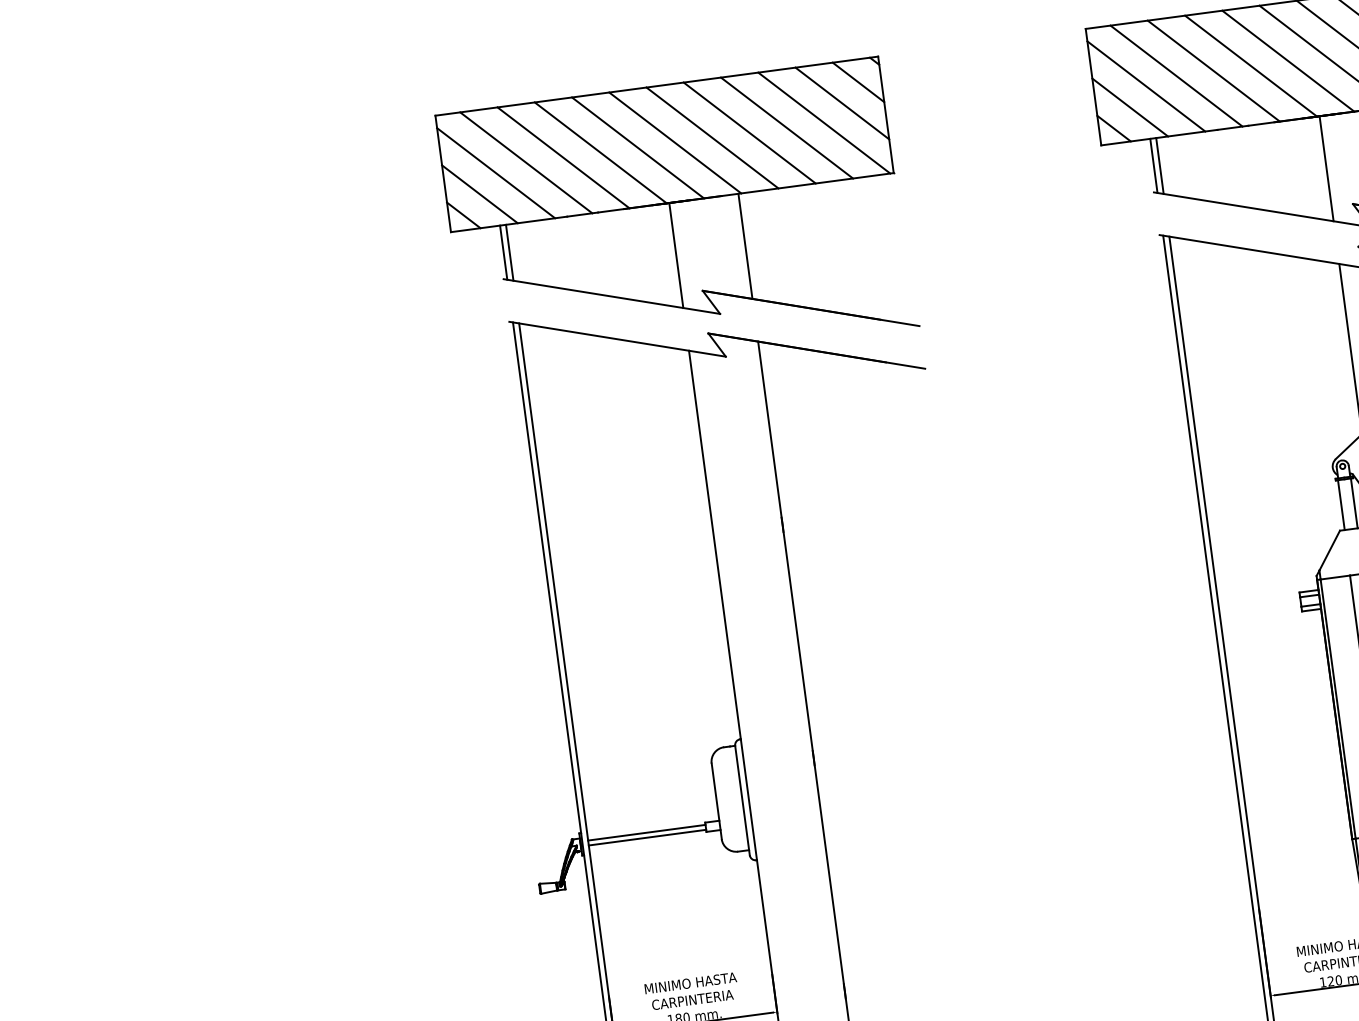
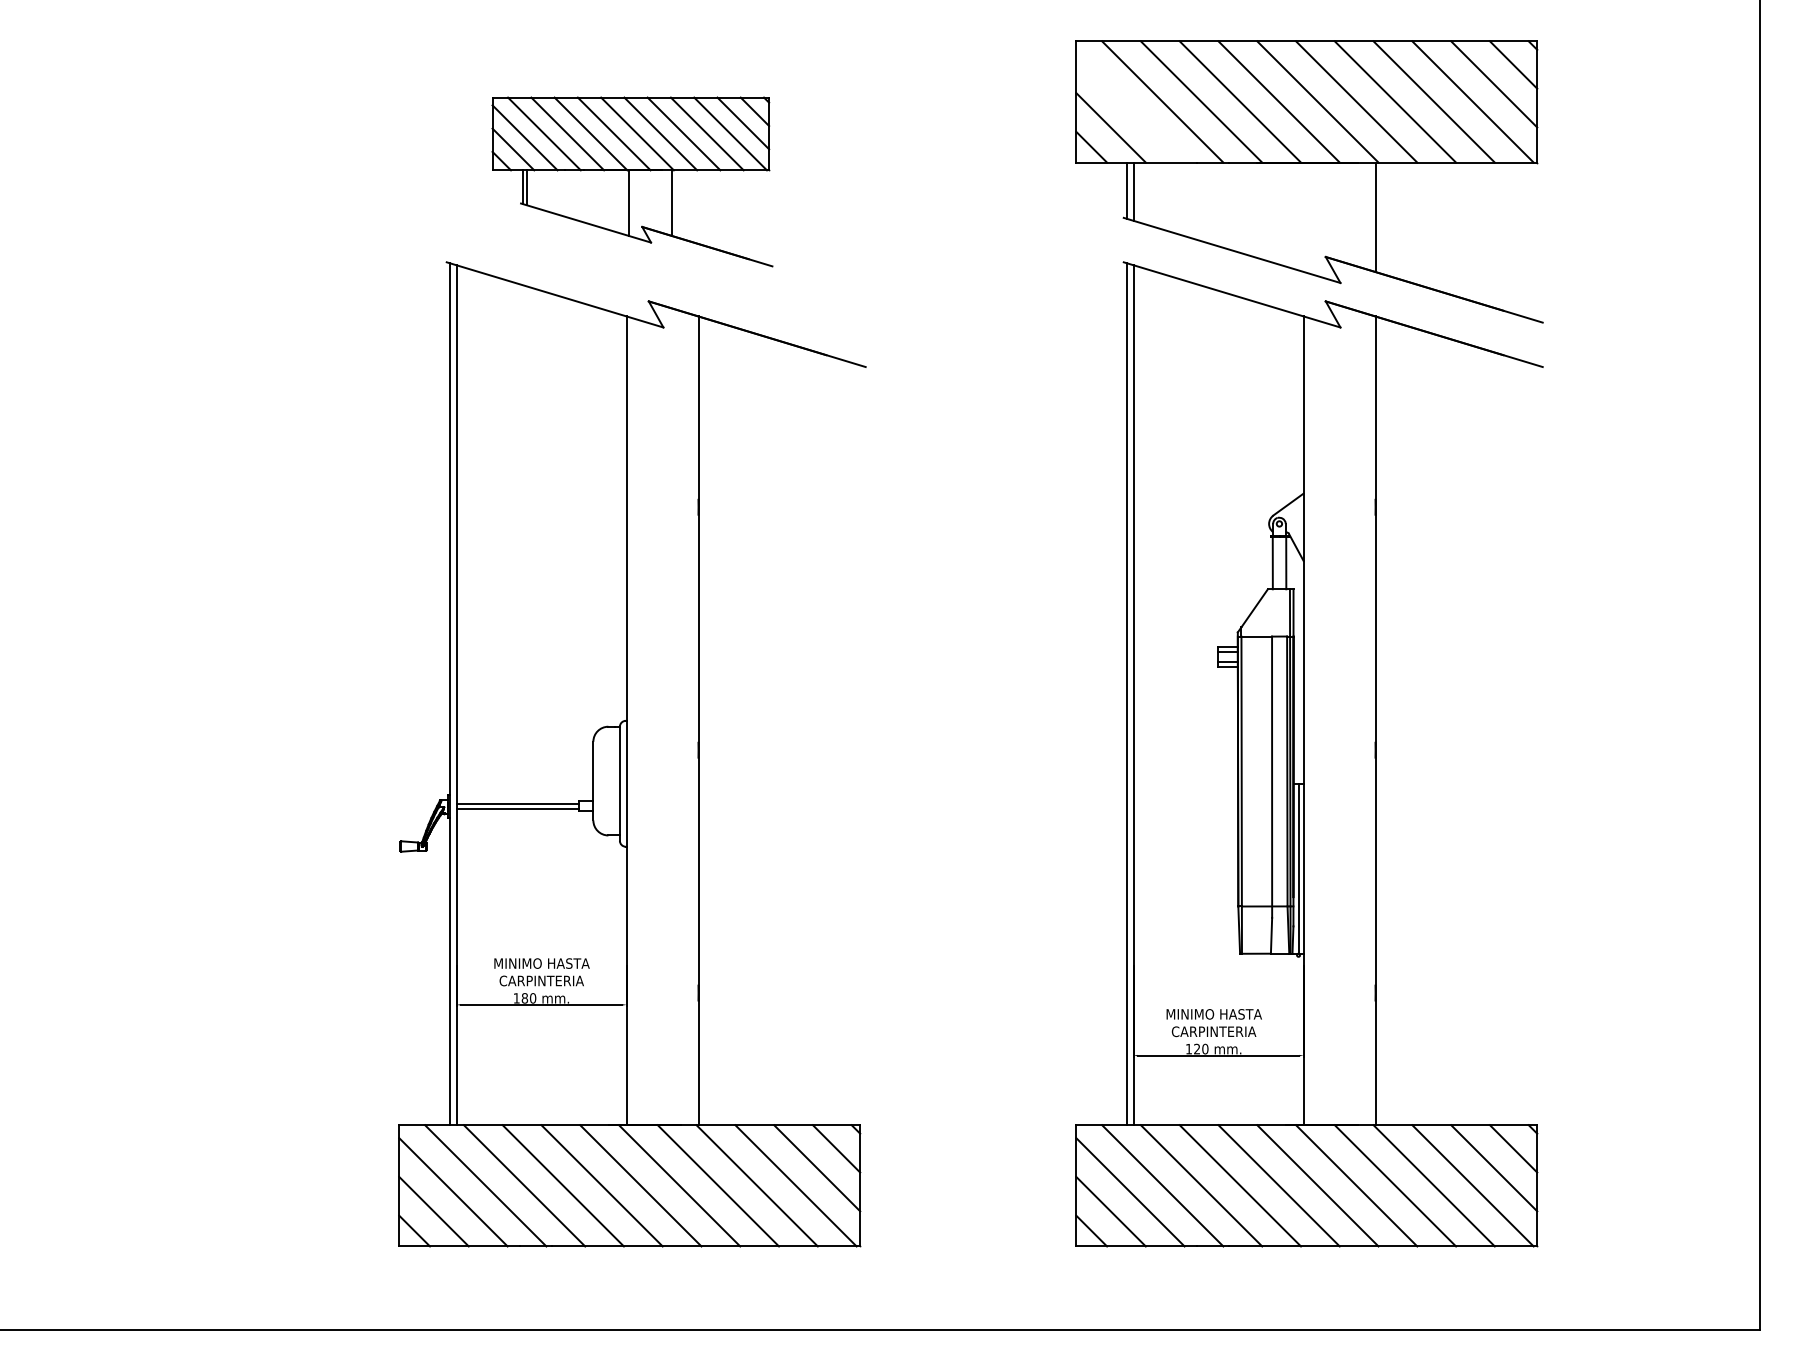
line: (1146, 86) -> (1130, 108), removed
line: (1326, 168) -> (1303, 216), removed
part: (677, 220) -> (632, 181), size x0.6

